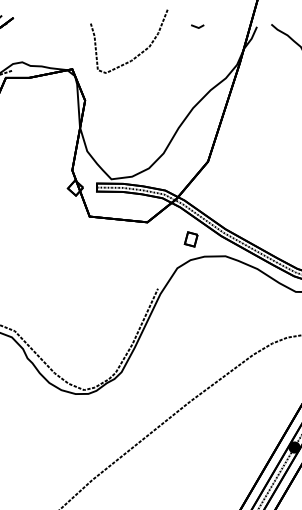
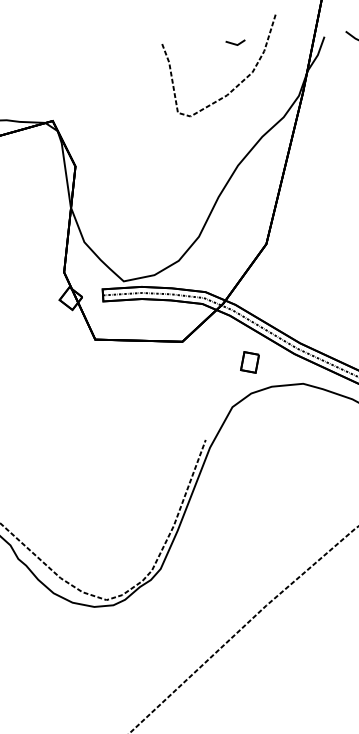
curve: (141, 51) -> (241, 80), moved

